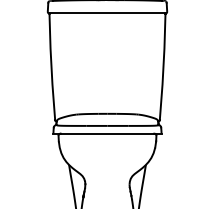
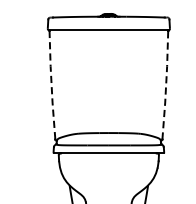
line: (163, 66) -> (166, 84), solid -> dashed
line: (51, 67) -> (51, 85), solid -> dashed

